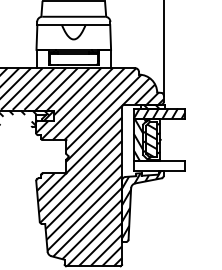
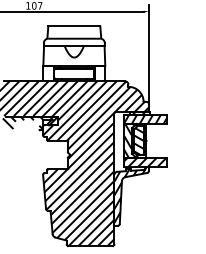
hatch: (159, 165) -> (145, 162), added

